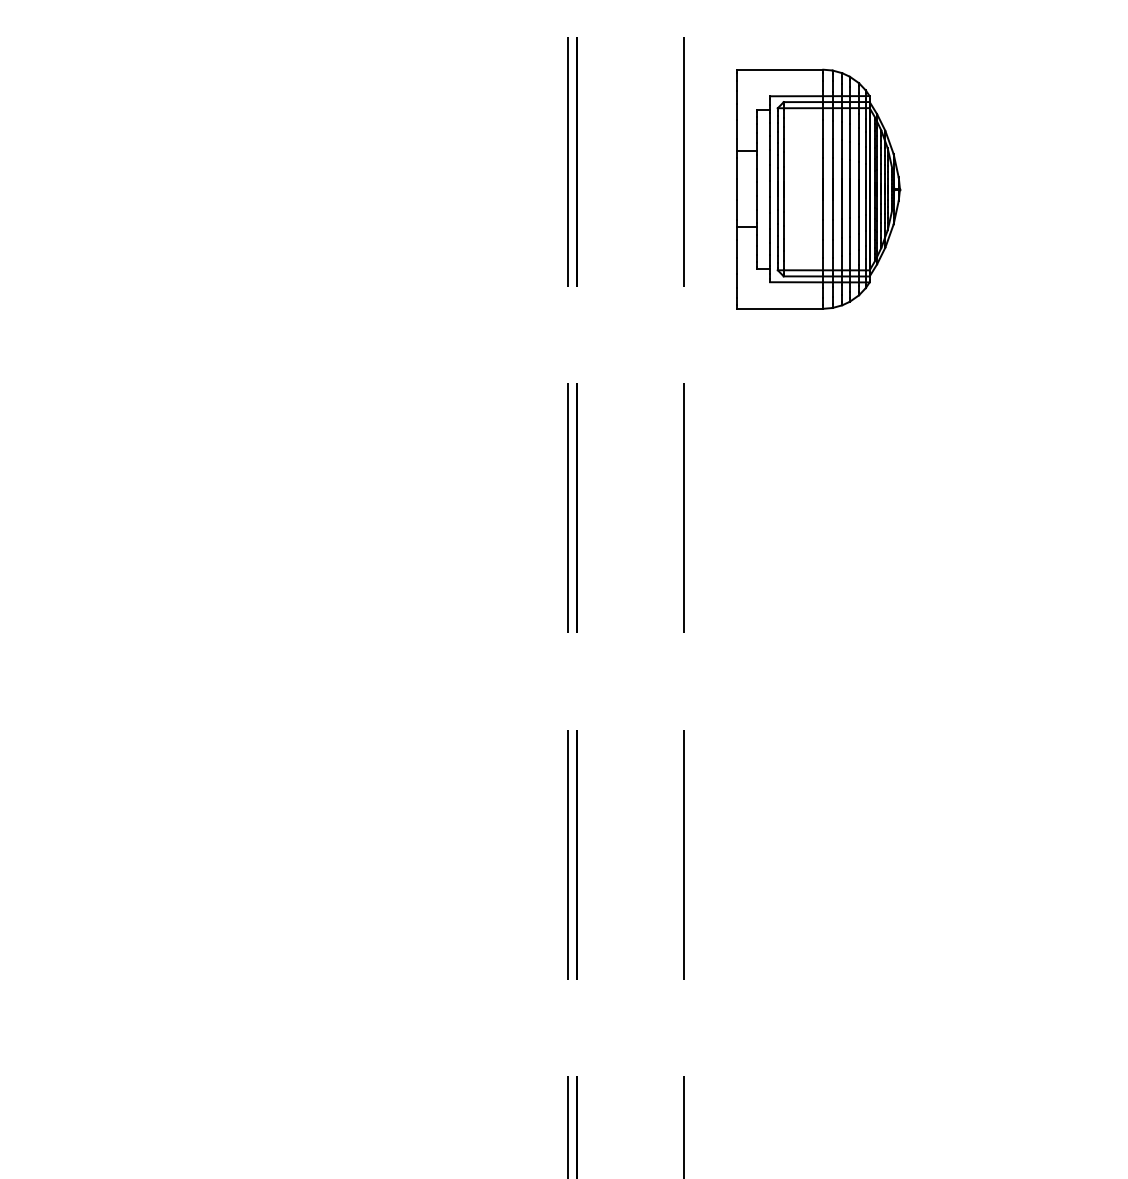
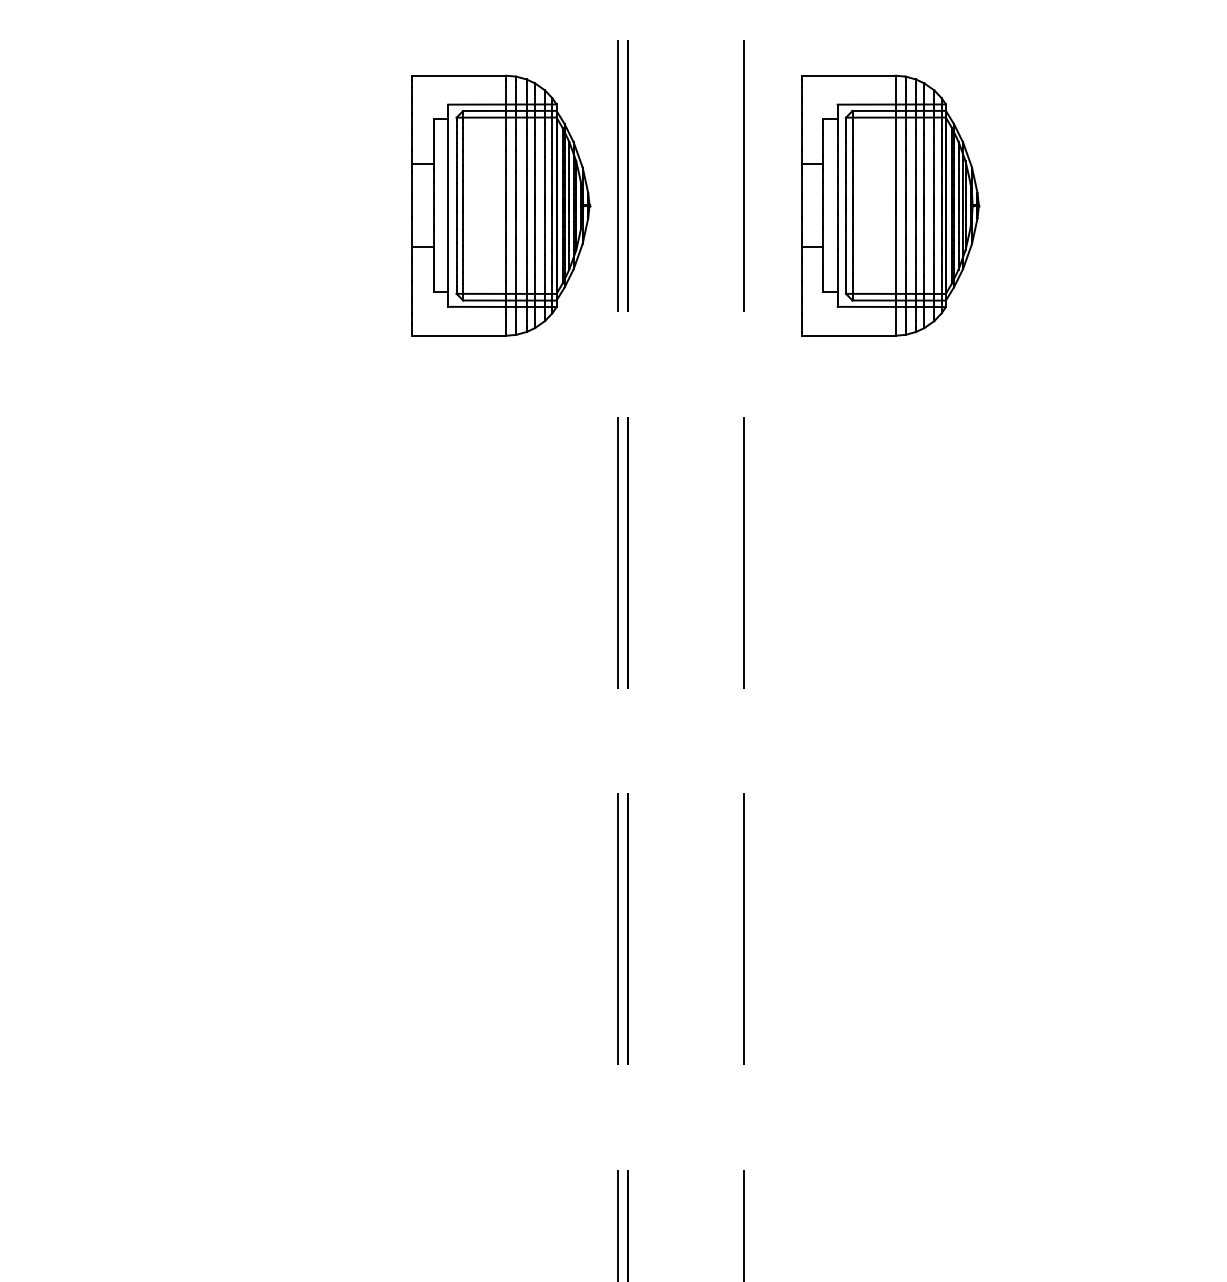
part: (460, 188) -> (500, 204), added

